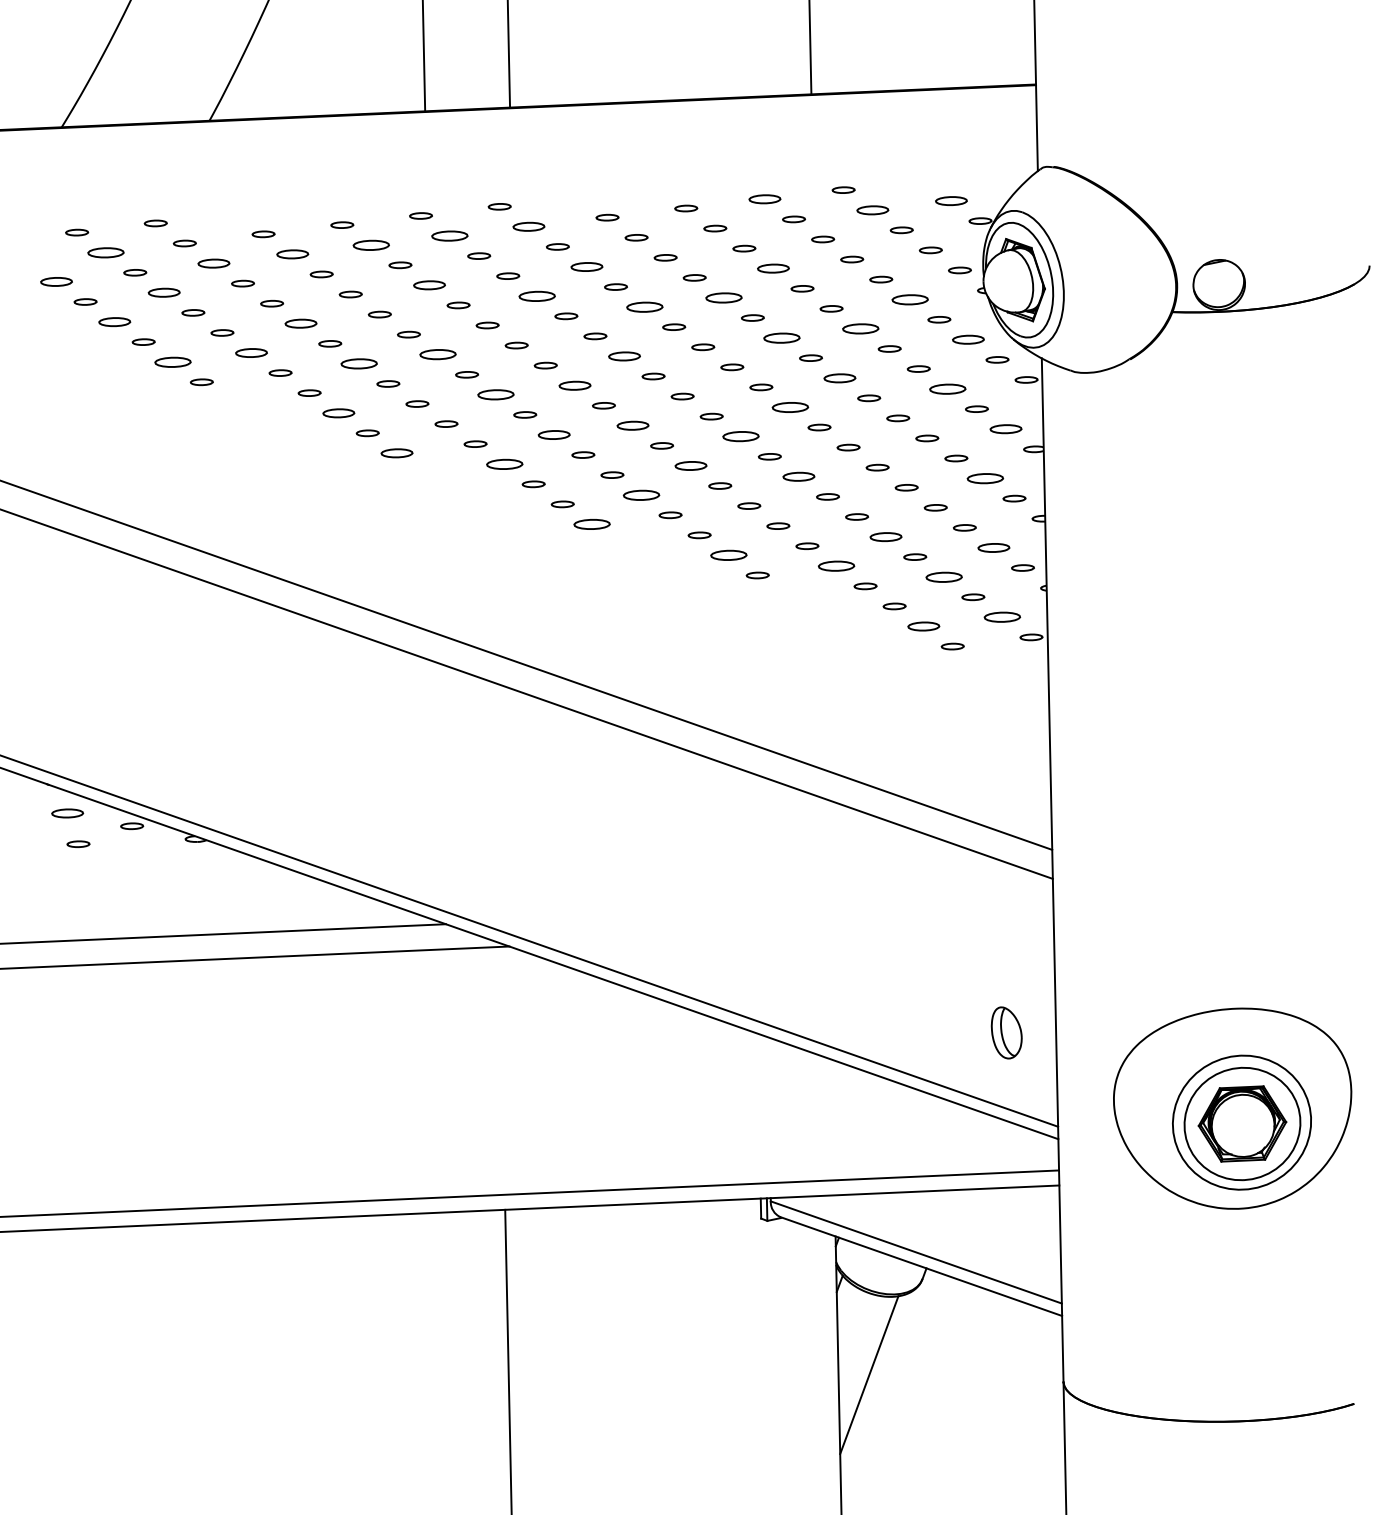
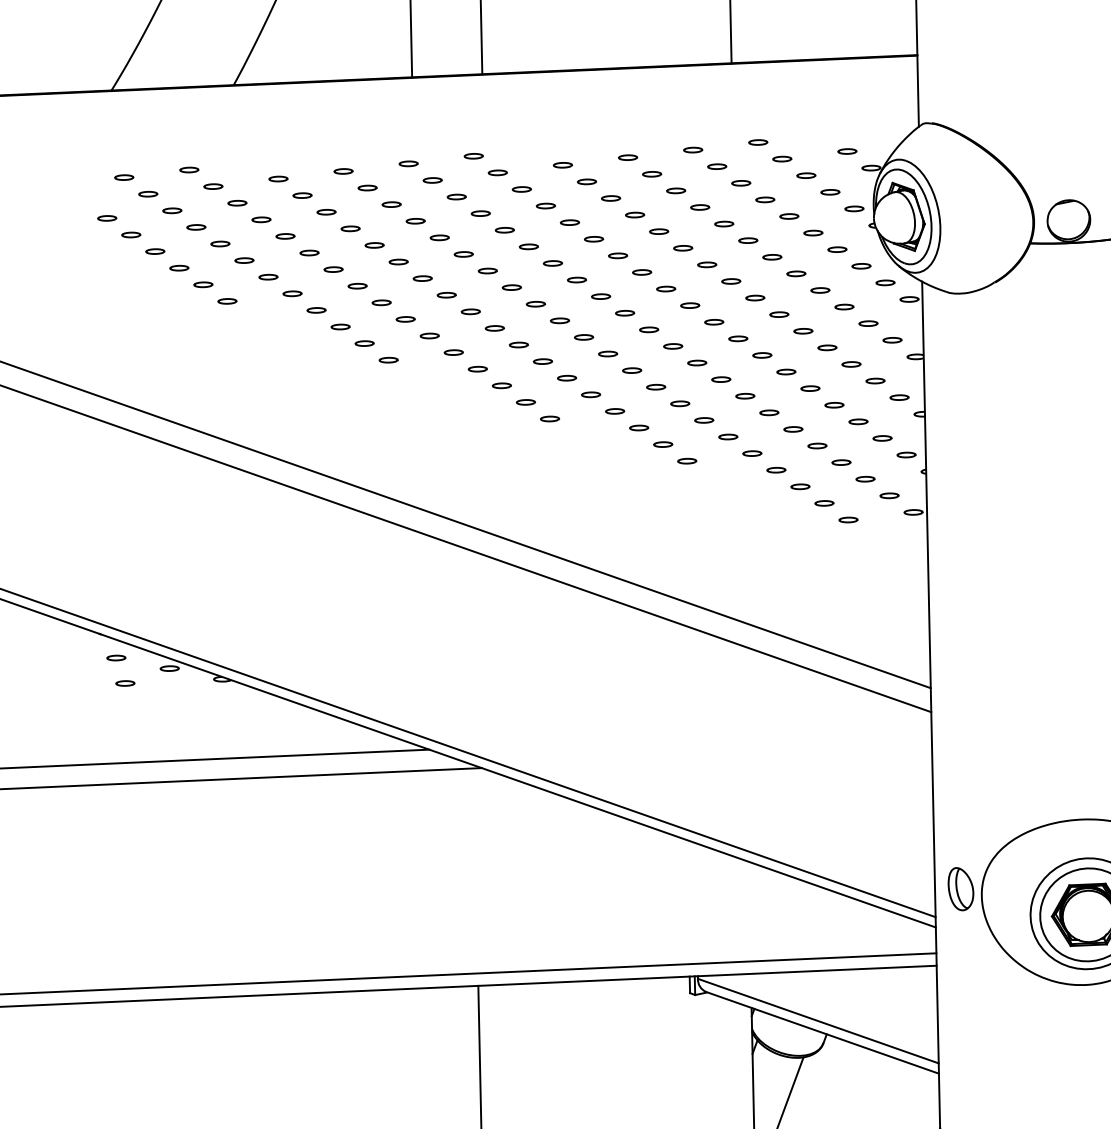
part: (764, 199) -> (692, 150), size x0.71
part: (951, 200) -> (847, 151), size x0.71
part: (872, 209) -> (782, 158), size x0.71
part: (528, 226) -> (497, 172), size x0.71
part: (450, 235) -> (433, 180), size x0.62
part: (371, 244) -> (367, 187), size x0.62
part: (106, 252) -> (148, 194), size x0.62
part: (292, 254) -> (302, 195), size x0.71
part: (213, 263) -> (237, 203), size x0.71
part: (586, 266) -> (545, 205), size x0.71
part: (773, 268) -> (700, 207), size x0.71
part: (56, 281) -> (107, 218), size x0.71
part: (429, 285) -> (415, 221), size x0.71
part: (164, 292) -> (196, 227), size x0.71
part: (537, 295) -> (505, 229), size x0.62
part: (723, 297) -> (658, 231), size x0.62
part: (910, 299) -> (813, 232), size x0.62
part: (645, 306) -> (594, 238), size x0.62
part: (114, 321) -> (155, 251), size x0.71
part: (301, 323) -> (309, 252), size x0.71
part: (860, 328) -> (772, 256), size x0.62
part: (781, 337) -> (706, 264), size x0.62
part: (968, 339) -> (861, 266), size x0.71
part: (251, 352) -> (268, 276), size x0.71
part: (437, 354) -> (422, 278), size x0.62
part: (624, 356) -> (576, 280), size x0.71
part: (172, 361) -> (203, 284), size x0.62
part: (359, 363) -> (357, 285), size x0.62
part: (840, 377) -> (755, 297), size x0.71
part: (574, 385) -> (535, 304), size x0.71
part: (947, 388) -> (844, 306), size x0.62
part: (496, 394) -> (471, 311), size x0.62
part: (790, 407) -> (714, 322), size x0.62
part: (338, 412) -> (340, 326), size x0.71
part: (632, 425) -> (583, 337), size x0.71
part: (1005, 429) -> (892, 340), size x0.71
part: (554, 434) -> (519, 344), size x0.71
part: (740, 436) -> (672, 346), size x0.62
part: (396, 453) -> (388, 360), size x0.71
part: (504, 463) -> (477, 368), size x0.62
part: (691, 465) -> (632, 370), size x0.71
part: (798, 476) -> (720, 379), size x0.71
part: (985, 478) -> (875, 380), size x0.62
part: (641, 494) -> (591, 394), size x0.62
part: (591, 524) -> (549, 419), size x0.62
part: (886, 536) -> (793, 428), size x0.71
part: (993, 547) -> (882, 438), size x0.71
part: (728, 555) -> (663, 444), size x0.62
part: (836, 566) -> (752, 453), size x0.62
part: (944, 576) -> (841, 462), size x0.62
part: (1002, 617) -> (889, 495), size x0.62
part: (923, 626) -> (824, 503), size x0.71
part: (67, 813) -> (116, 658), size x0.71
part: (1006, 1032) -> (960, 888), moved

